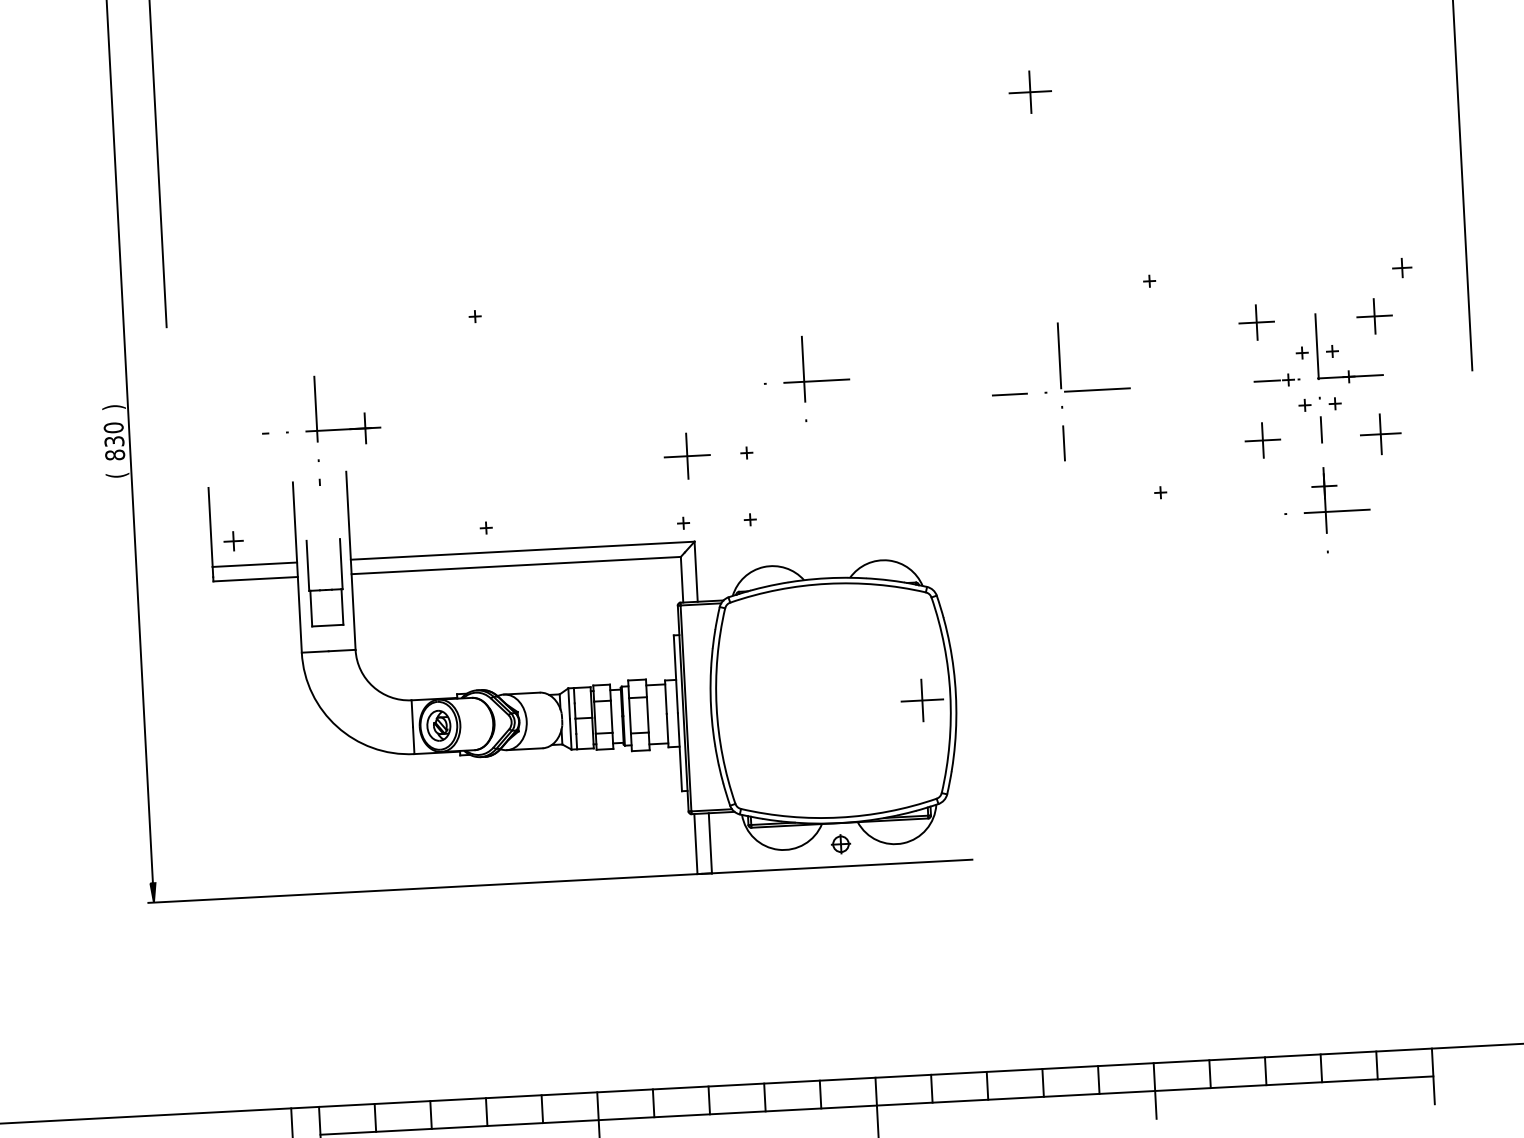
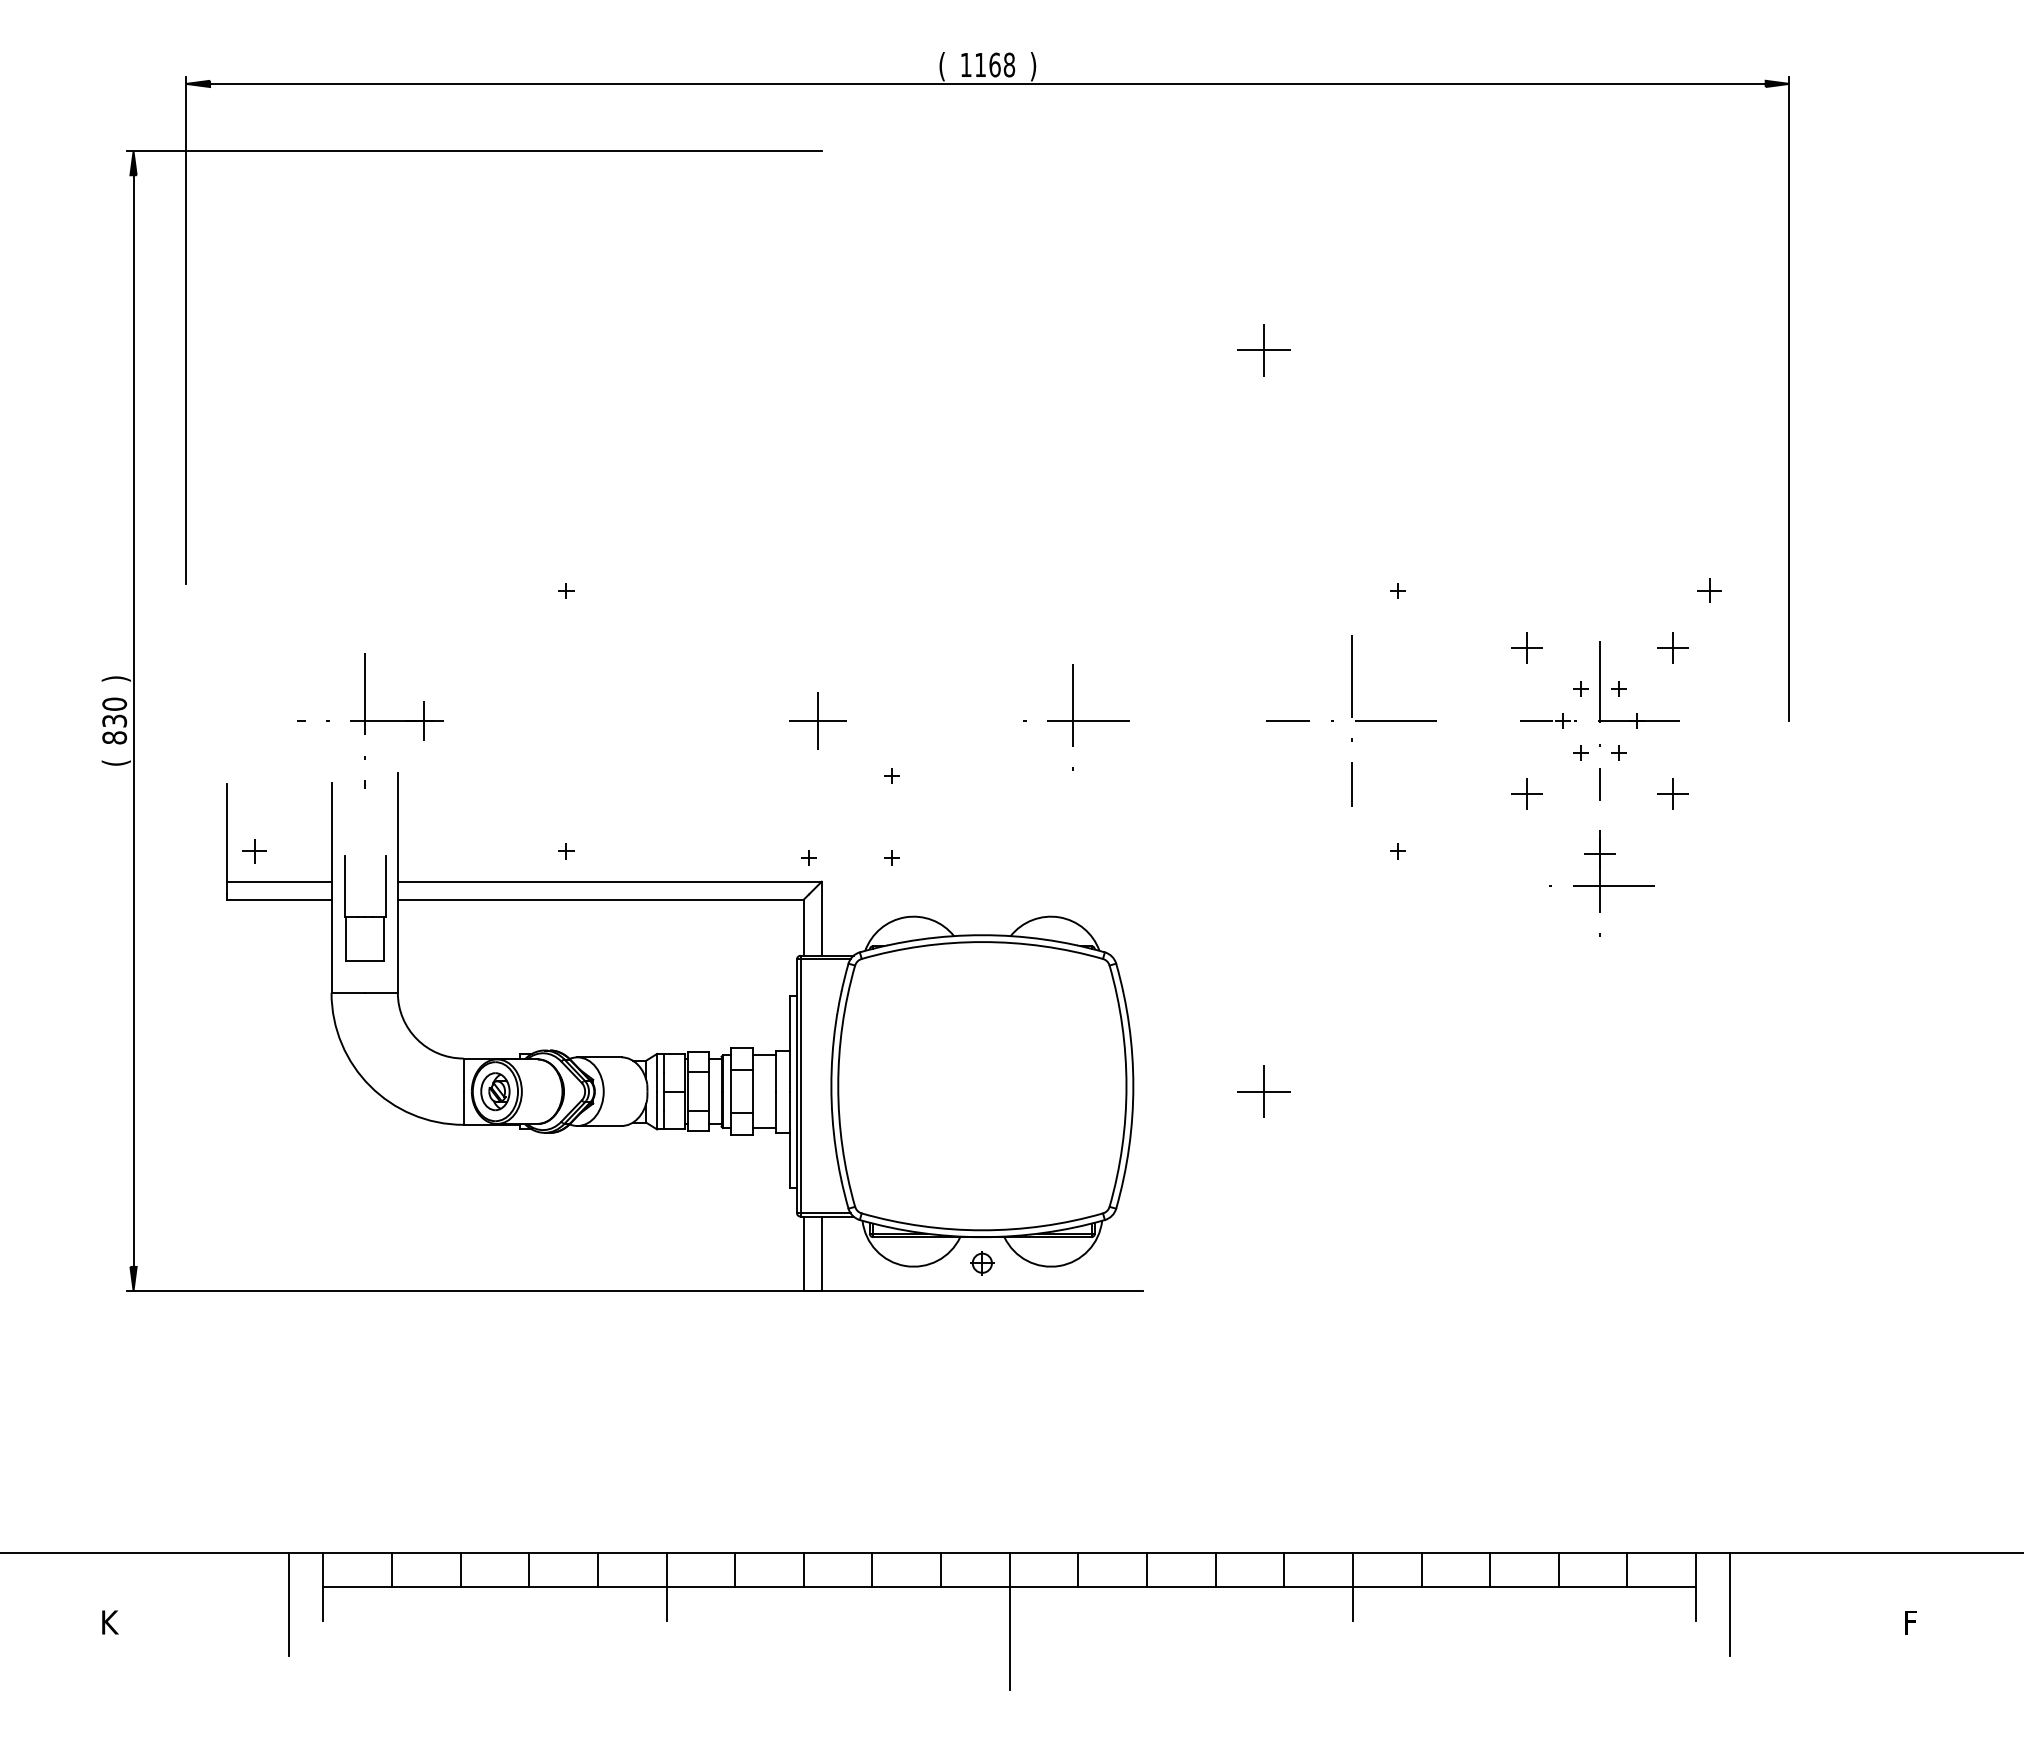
part: (1374, 315) -> (1672, 647), size x0.71
part: (1256, 321) -> (1526, 647), size x0.71
part: (806, 378) -> (1076, 717), moved
part: (1061, 391) -> (1351, 720), moved
part: (1380, 434) -> (1672, 793), size x0.62
part: (1262, 440) -> (1526, 793), size x0.71
part: (686, 455) -> (817, 720), moved
part: (922, 700) -> (1263, 1091), moved
line: (1462, 1088) -> (1730, 1603), added

